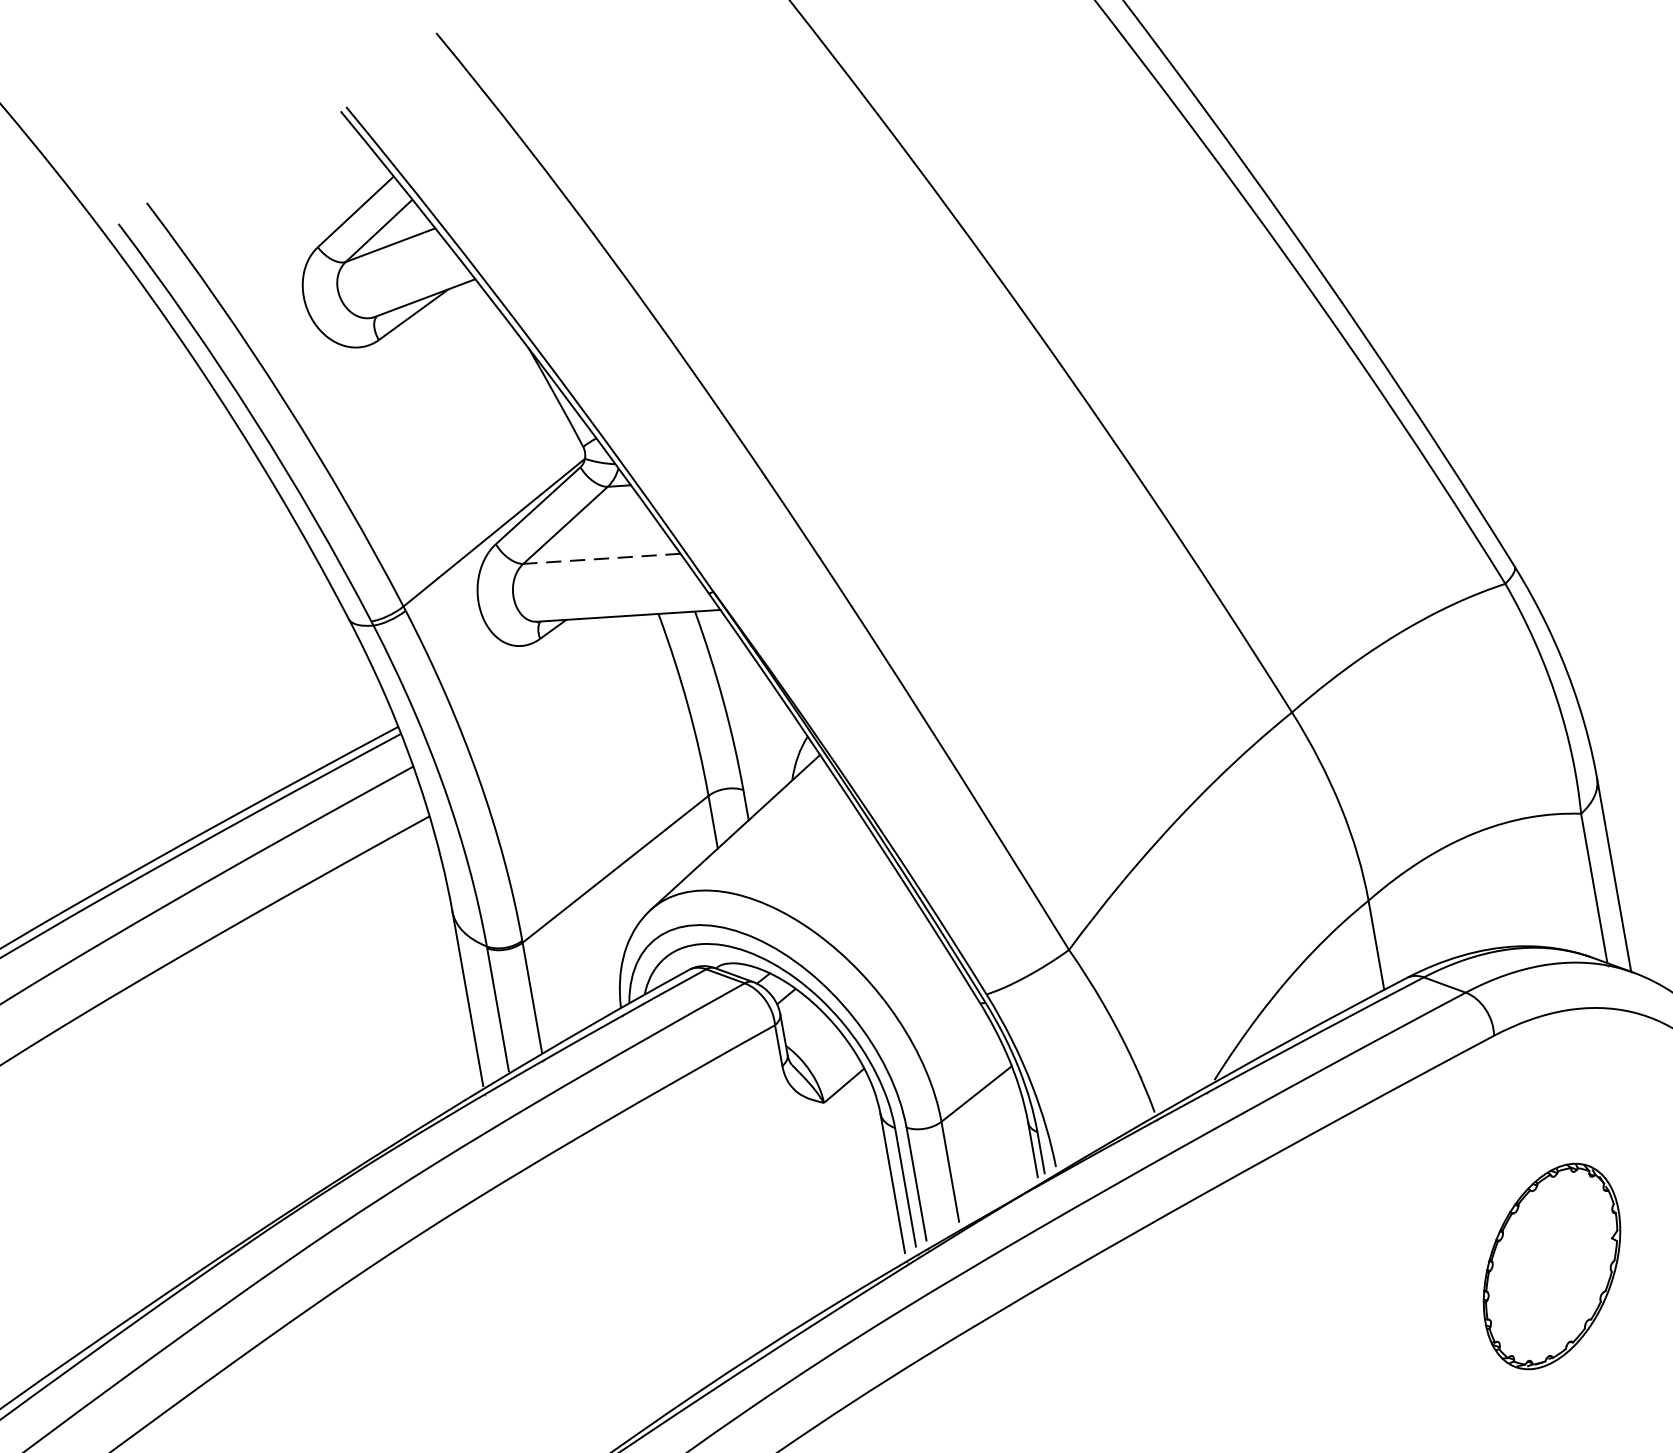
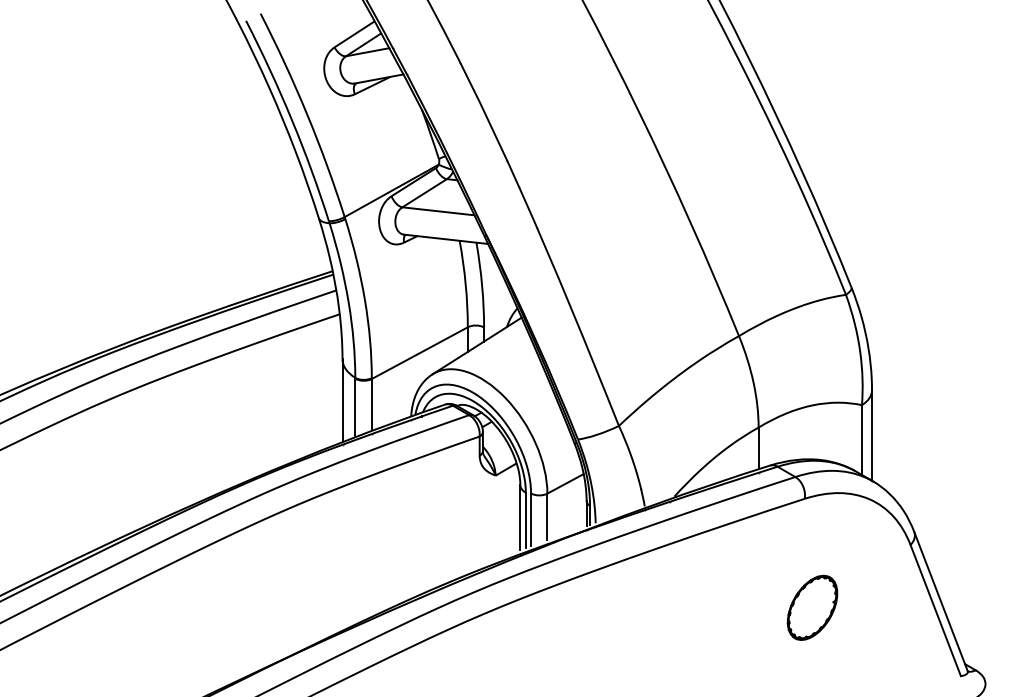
line: (599, 559) -> (437, 211), dashed -> solid
part: (1551, 1265) -> (812, 607), size x0.71

